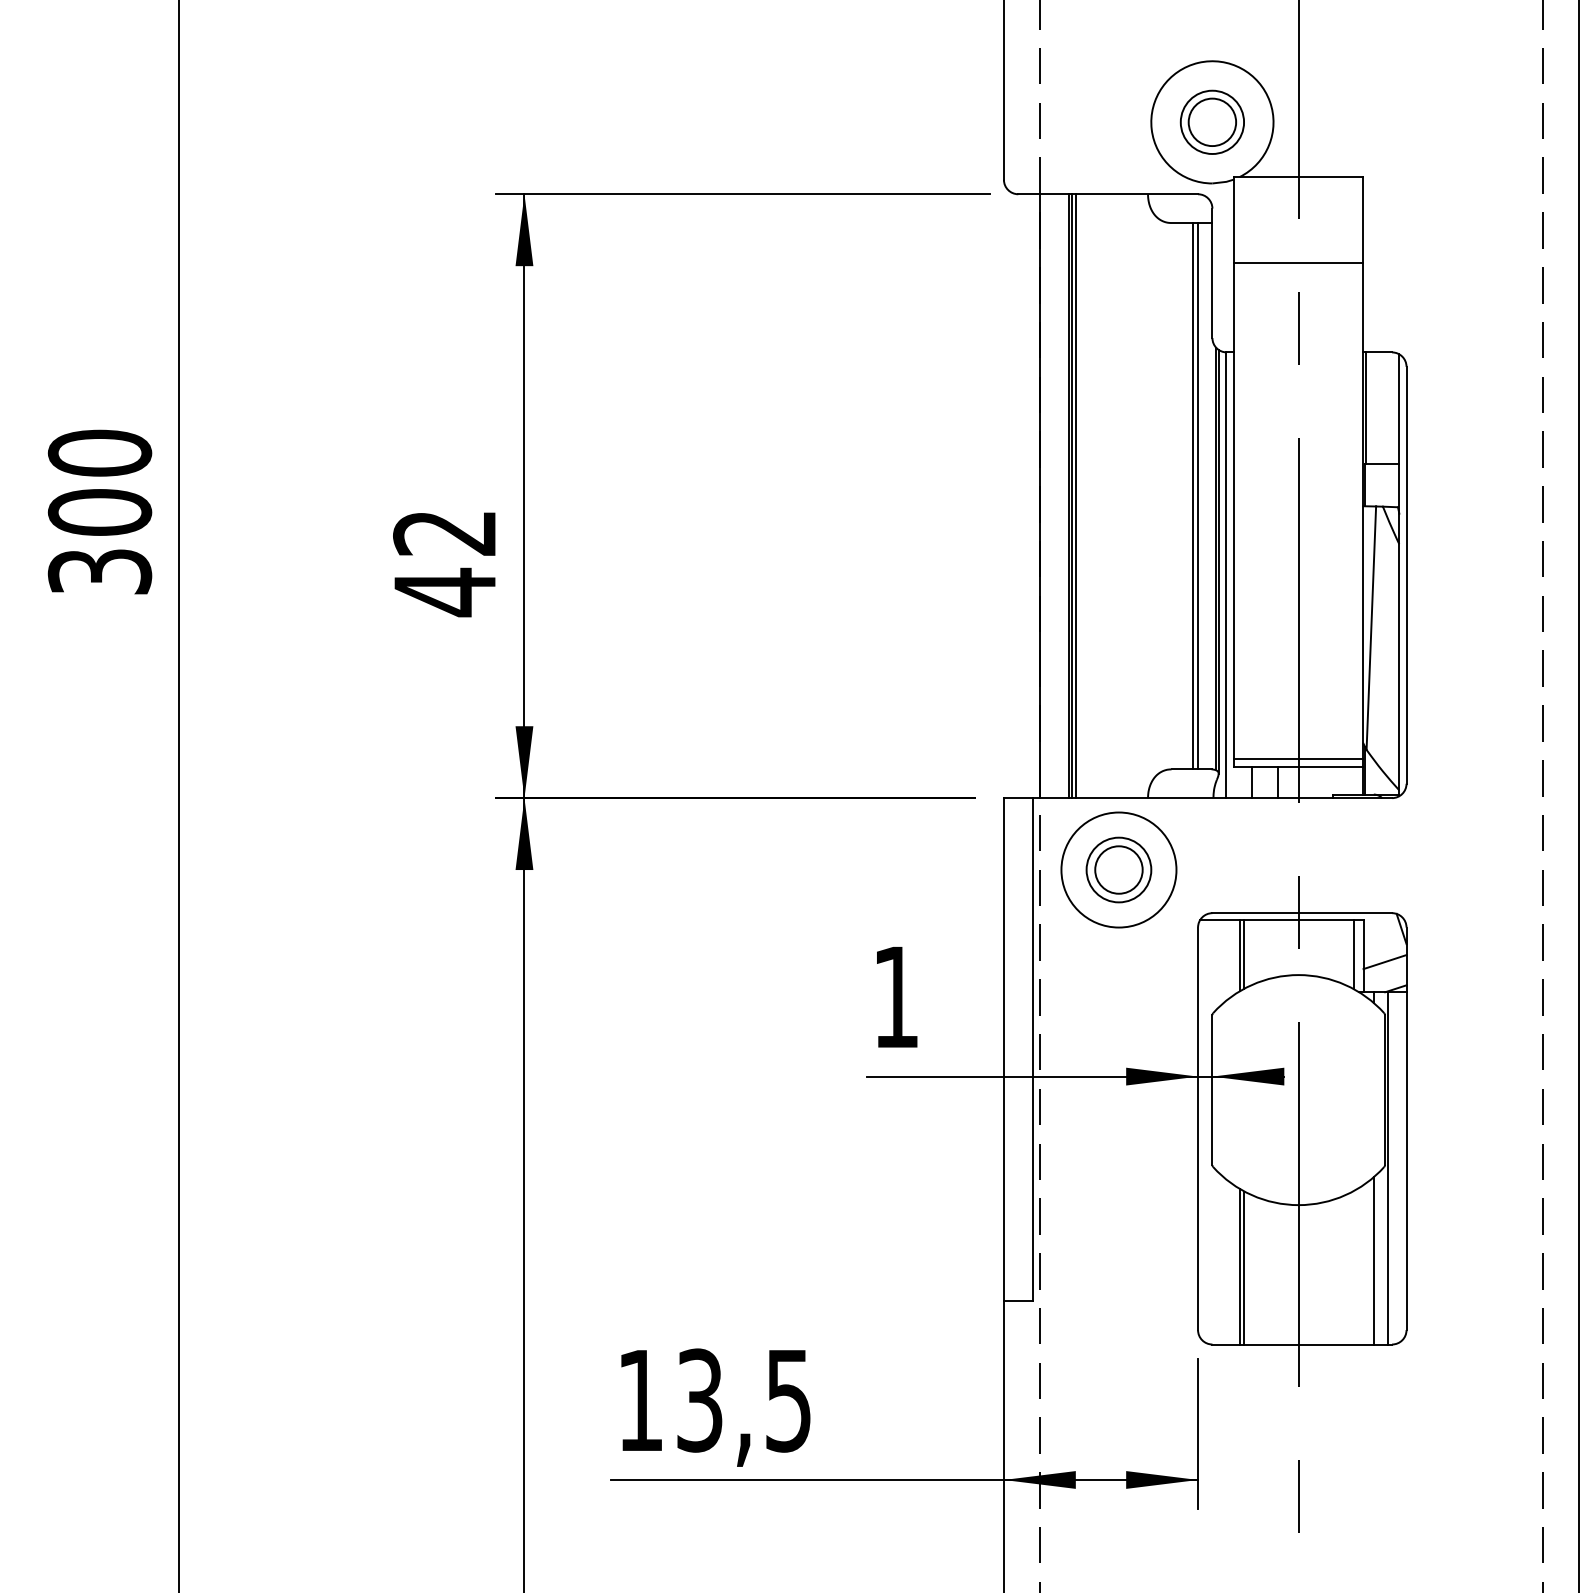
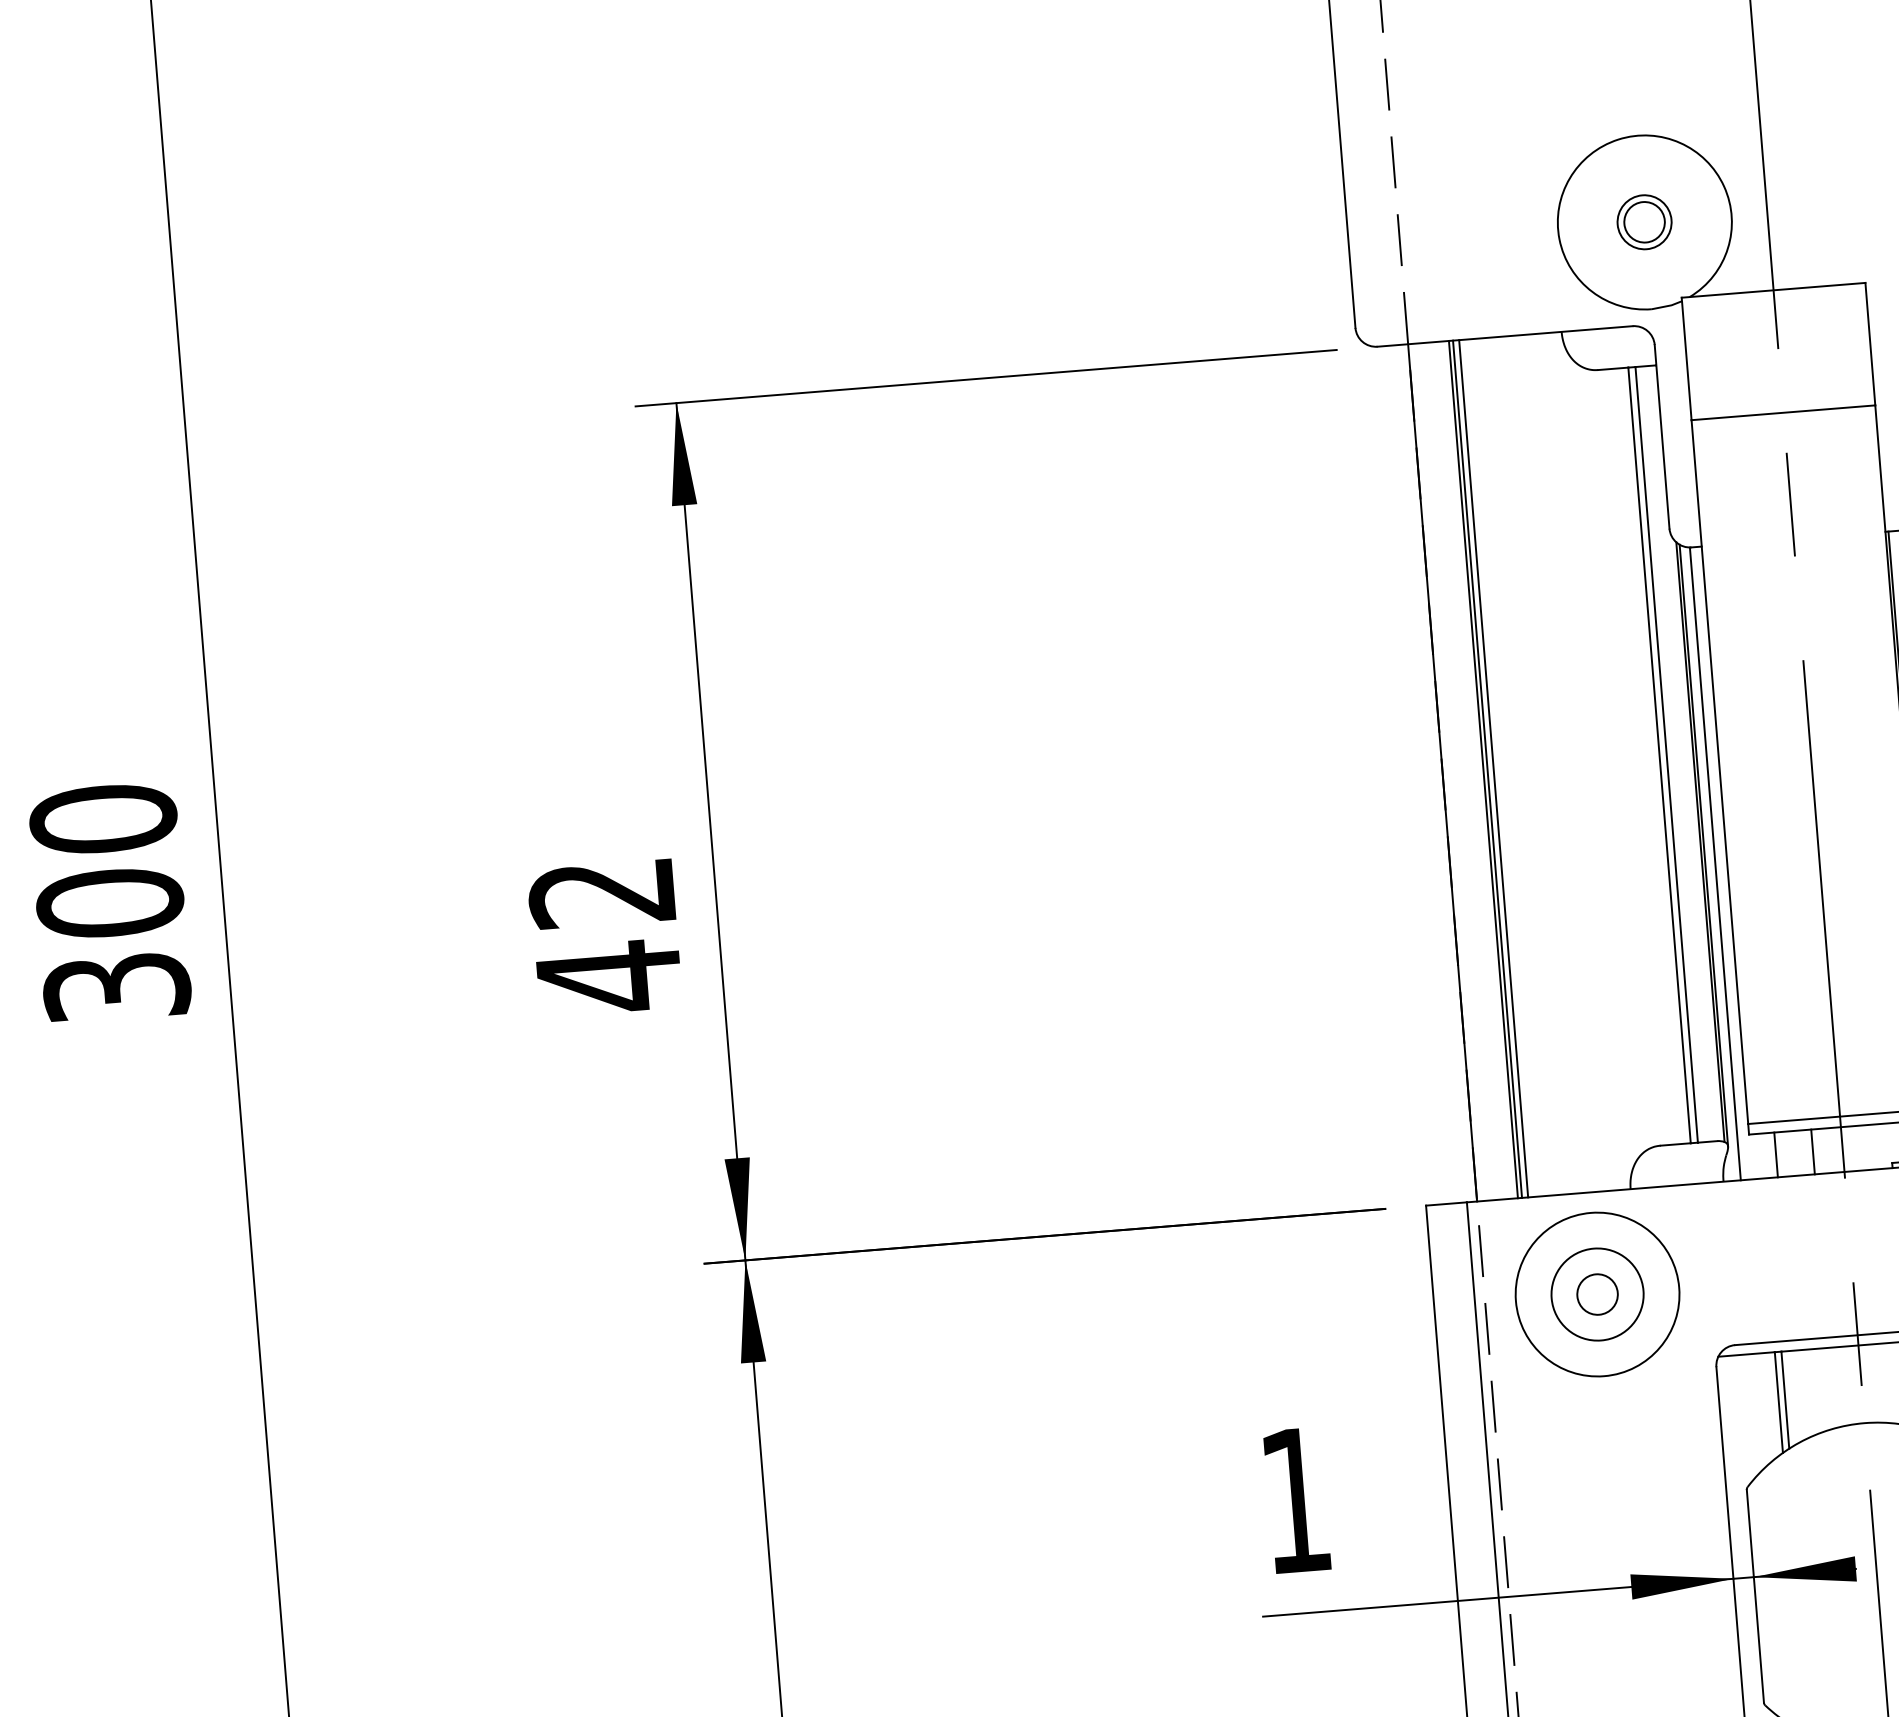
part: (1211, 121) -> (1643, 221), size x0.6
circle: (1118, 869) -> (1596, 1293), size x0.6

